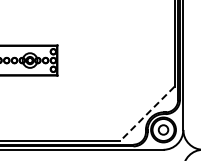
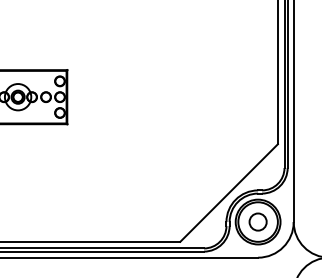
line: (147, 114) -> (229, 194), dashed -> solid

